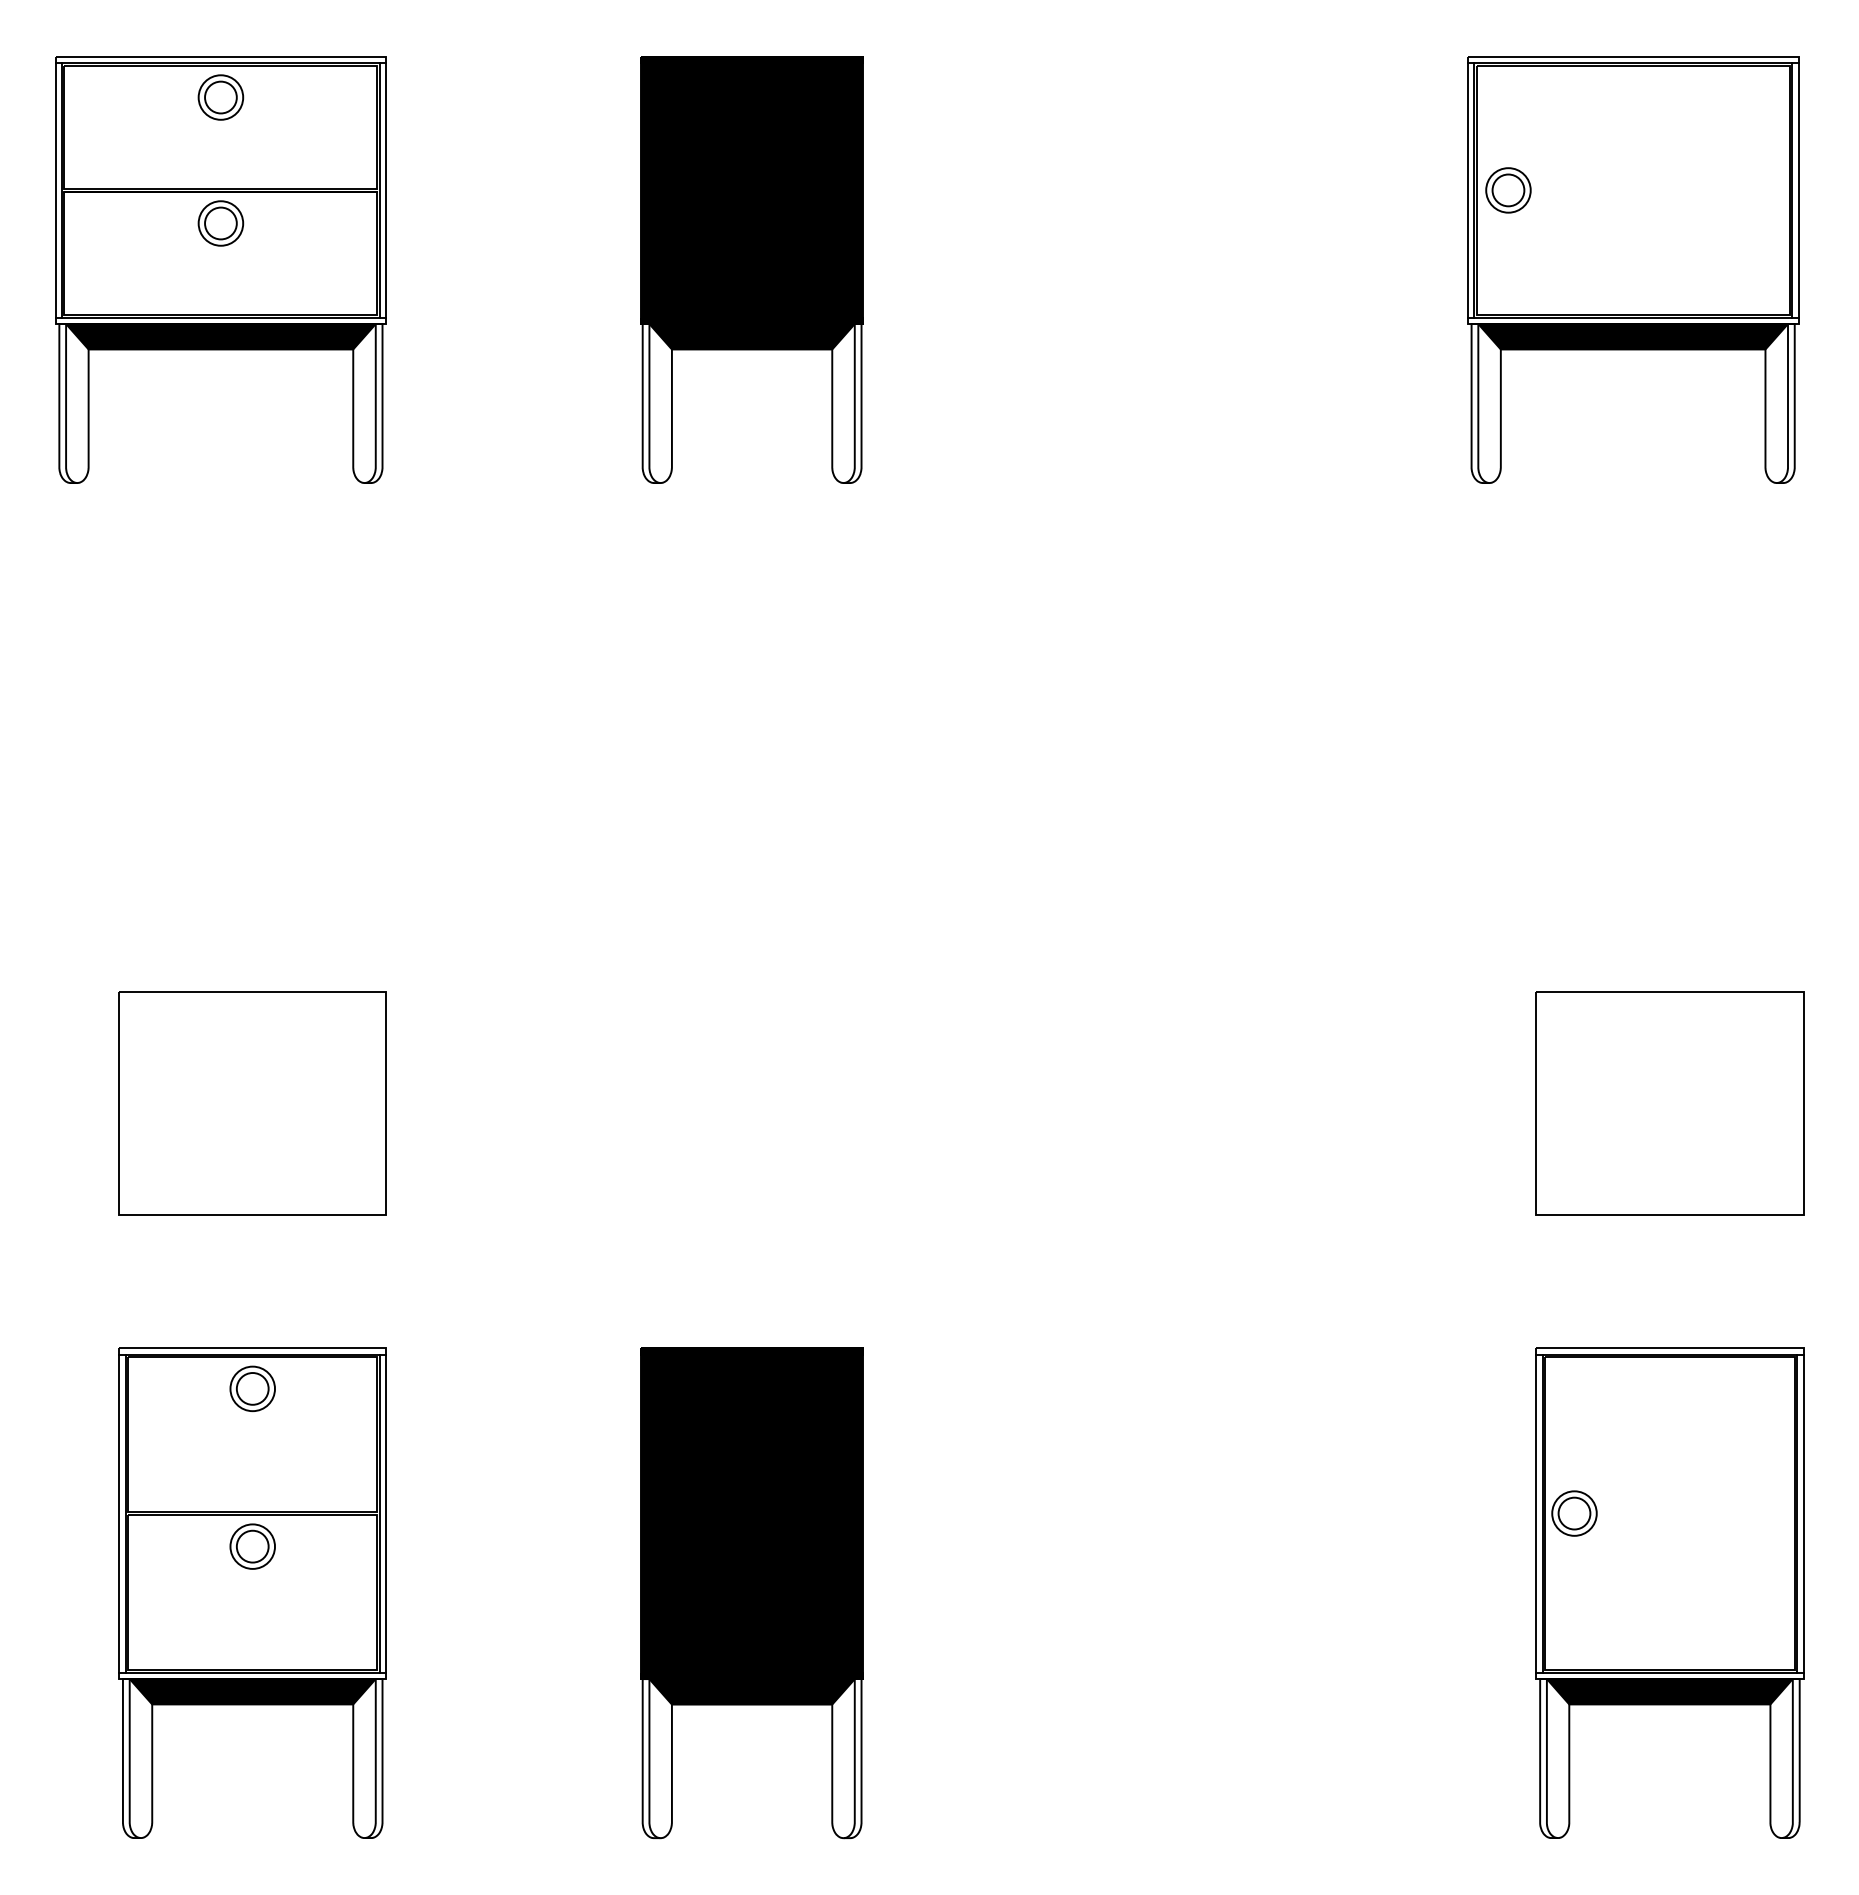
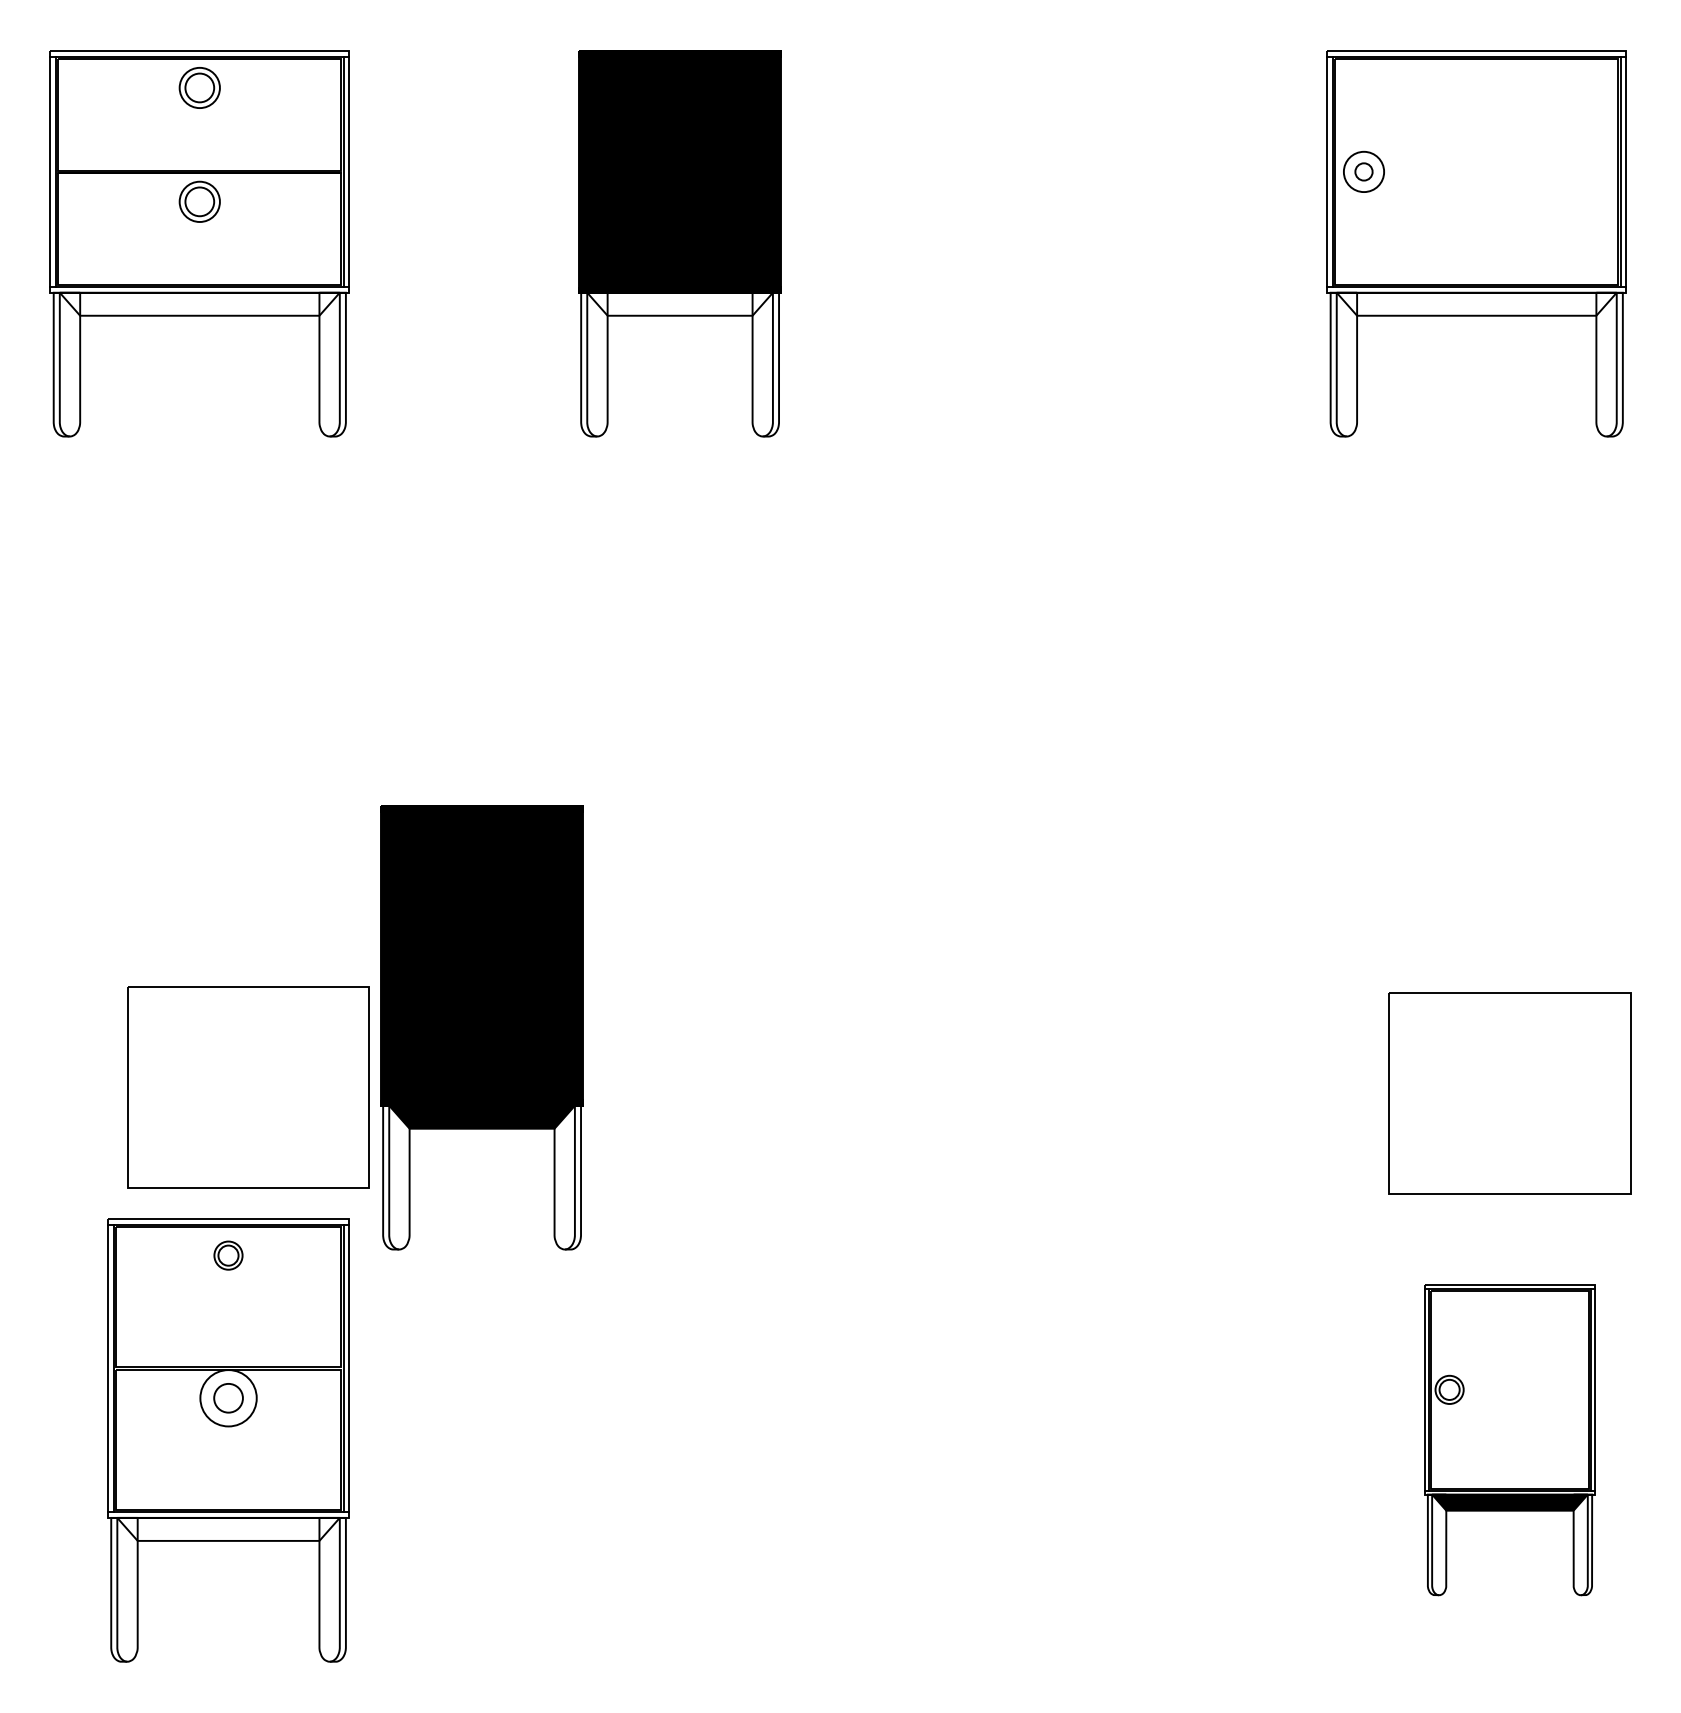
circle: (1508, 190) -> (1364, 172), size x0.6
fill: (220, 336) -> (199, 304), removed
fill: (751, 336) -> (679, 304), removed
fill: (1632, 336) -> (1476, 304), removed
part: (252, 1103) -> (248, 1087), moved
part: (1669, 1103) -> (1509, 1093), moved
part: (252, 1388) -> (228, 1255), size x0.7
circle: (252, 1546) -> (228, 1398), size x1.4
part: (1669, 1592) -> (1509, 1439), size x0.7
part: (751, 1593) -> (481, 1028), moved
fill: (252, 1691) -> (228, 1529), removed

